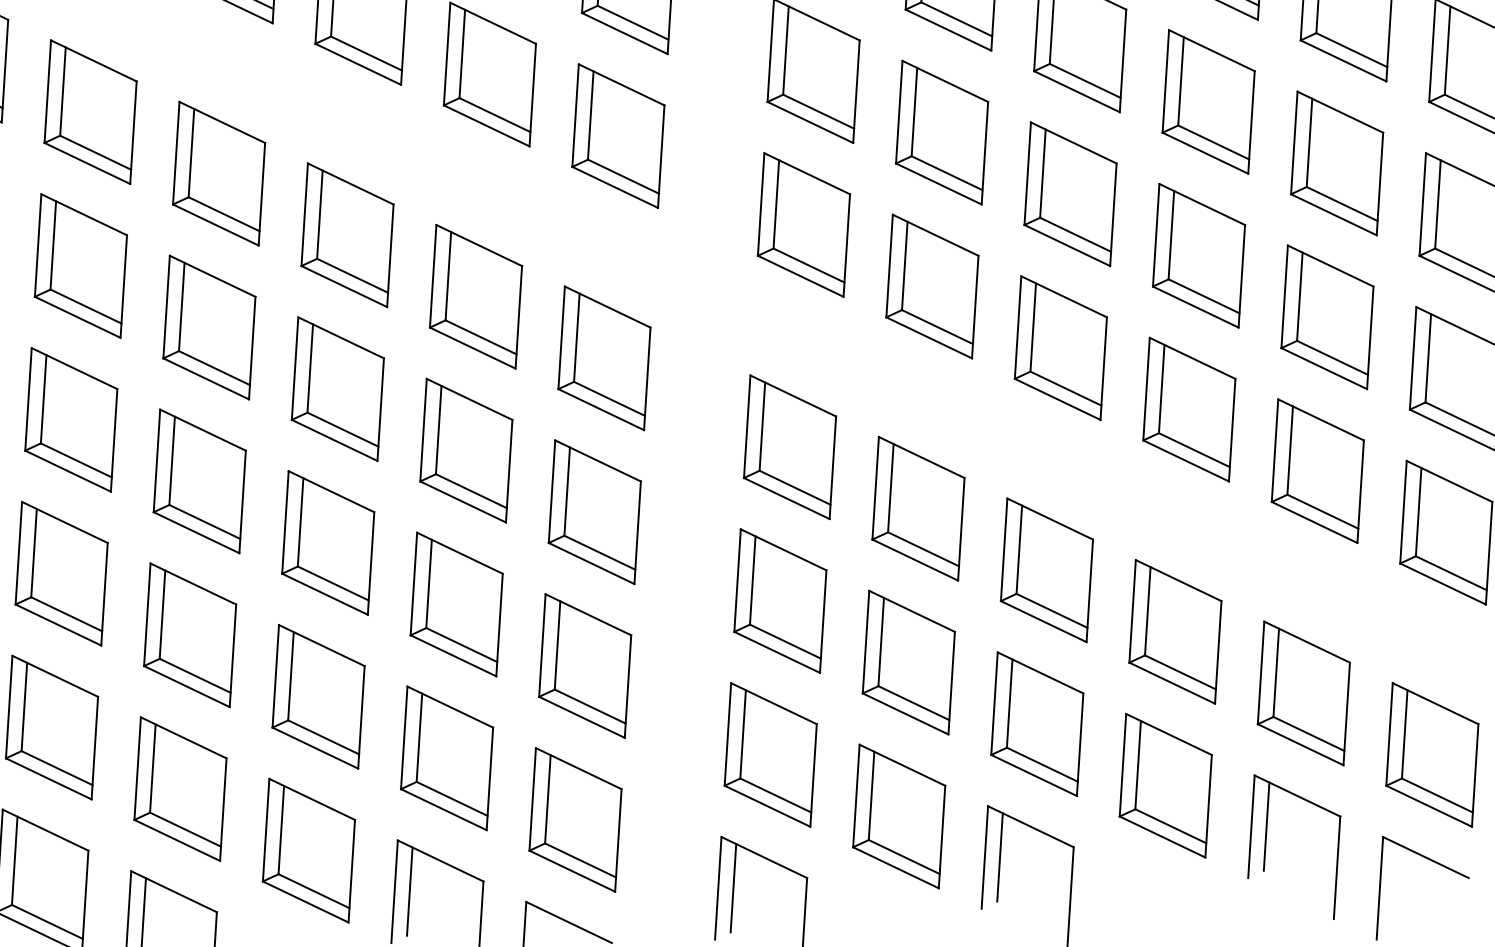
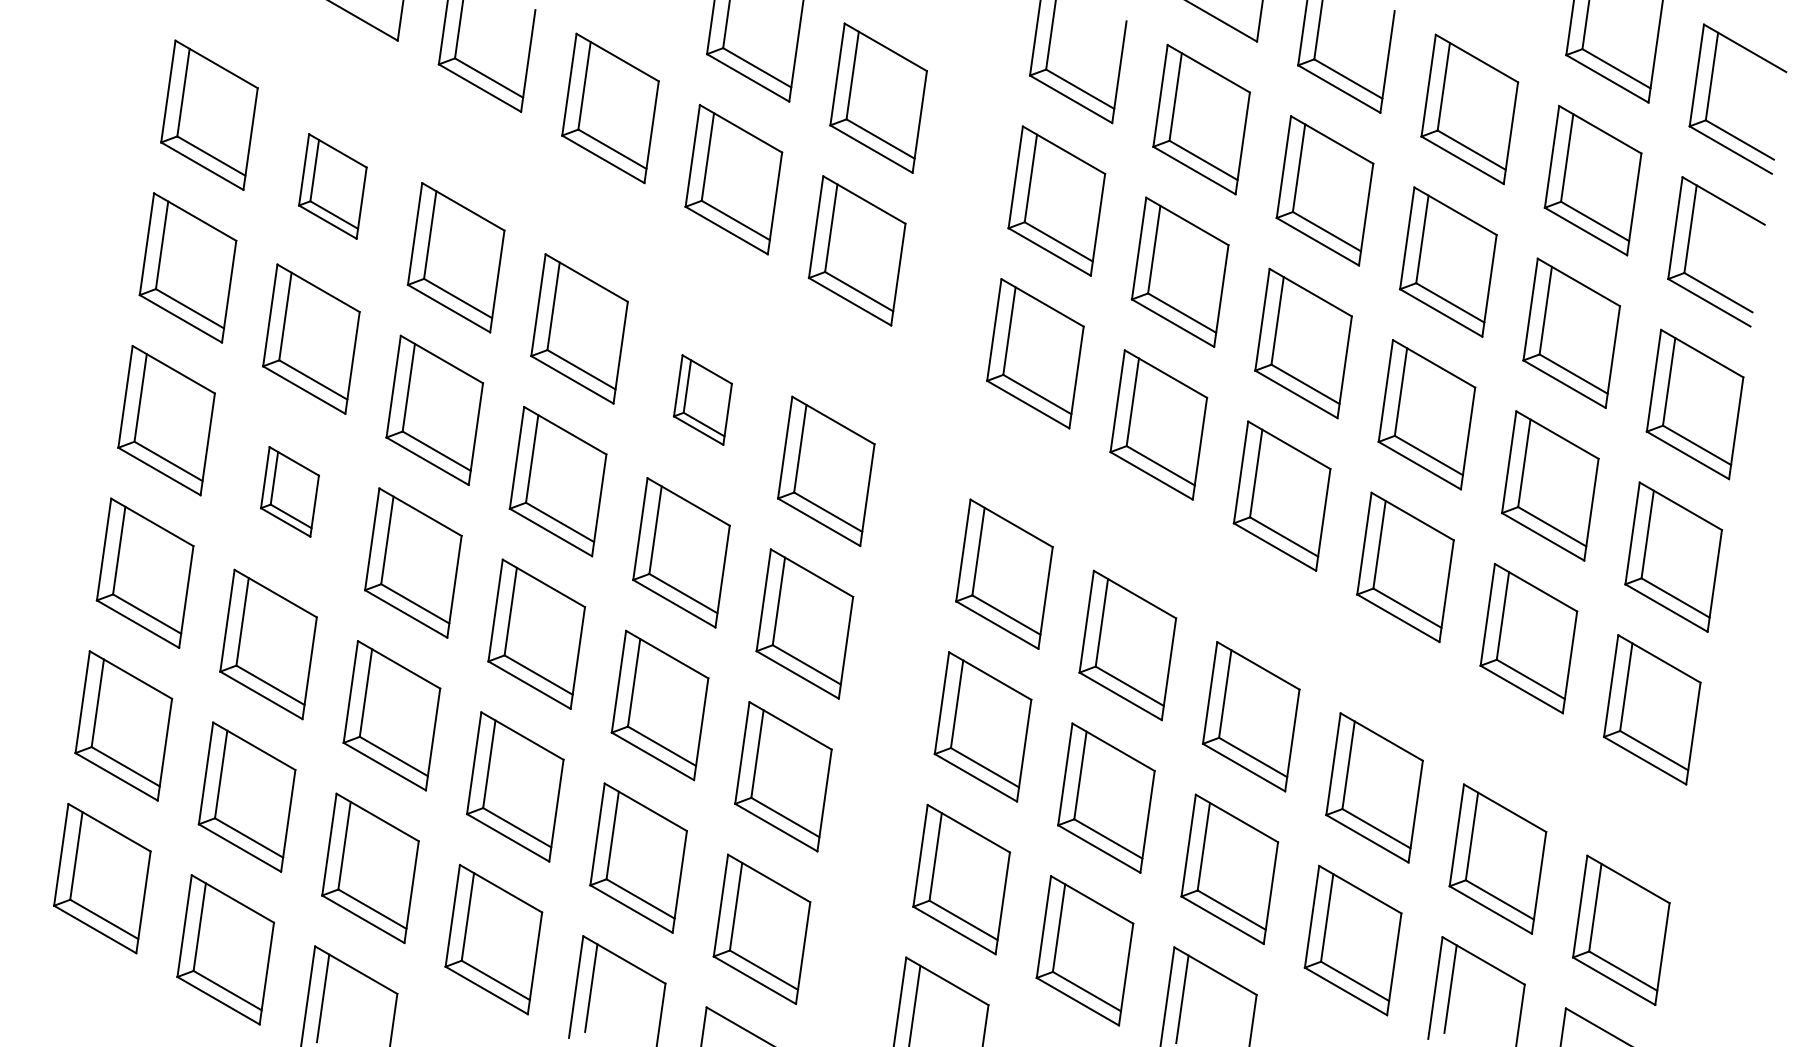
part: (90, 112) -> (332, 186), size x0.7
part: (475, 296) -> (702, 399), size x0.6
part: (70, 419) -> (289, 491), size x0.6

